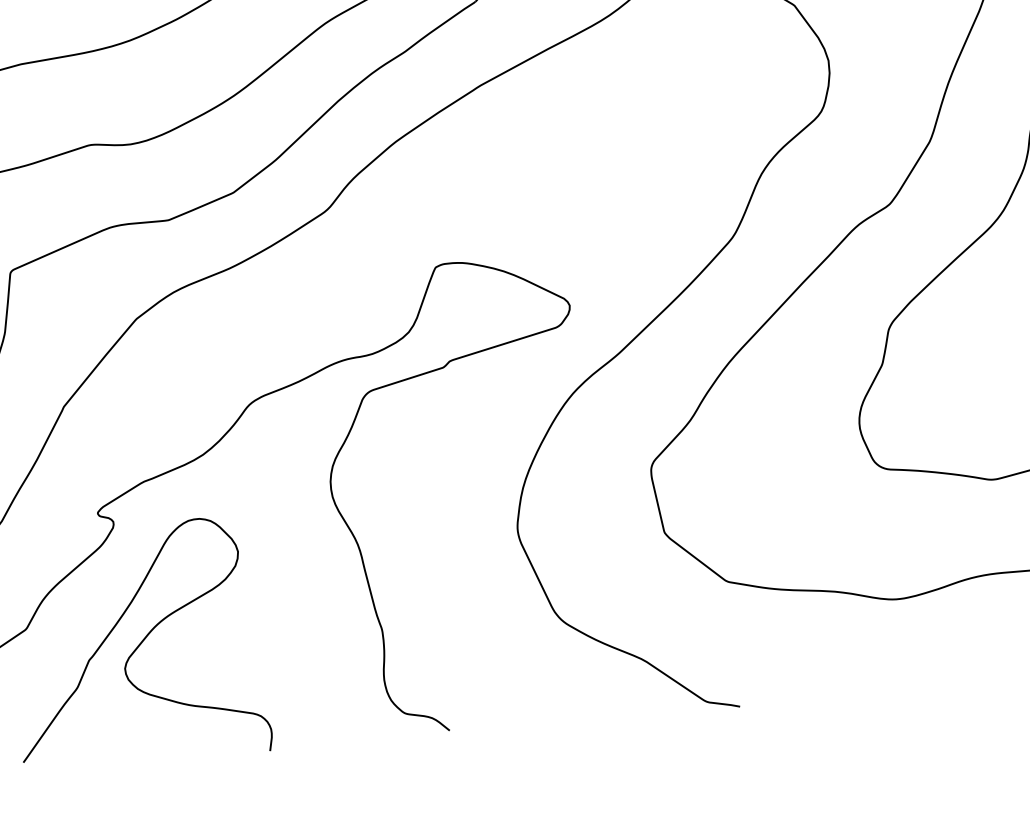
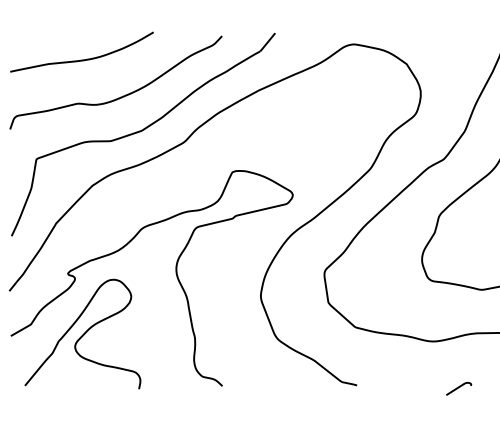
curve: (961, 694) -> (459, 387), added

